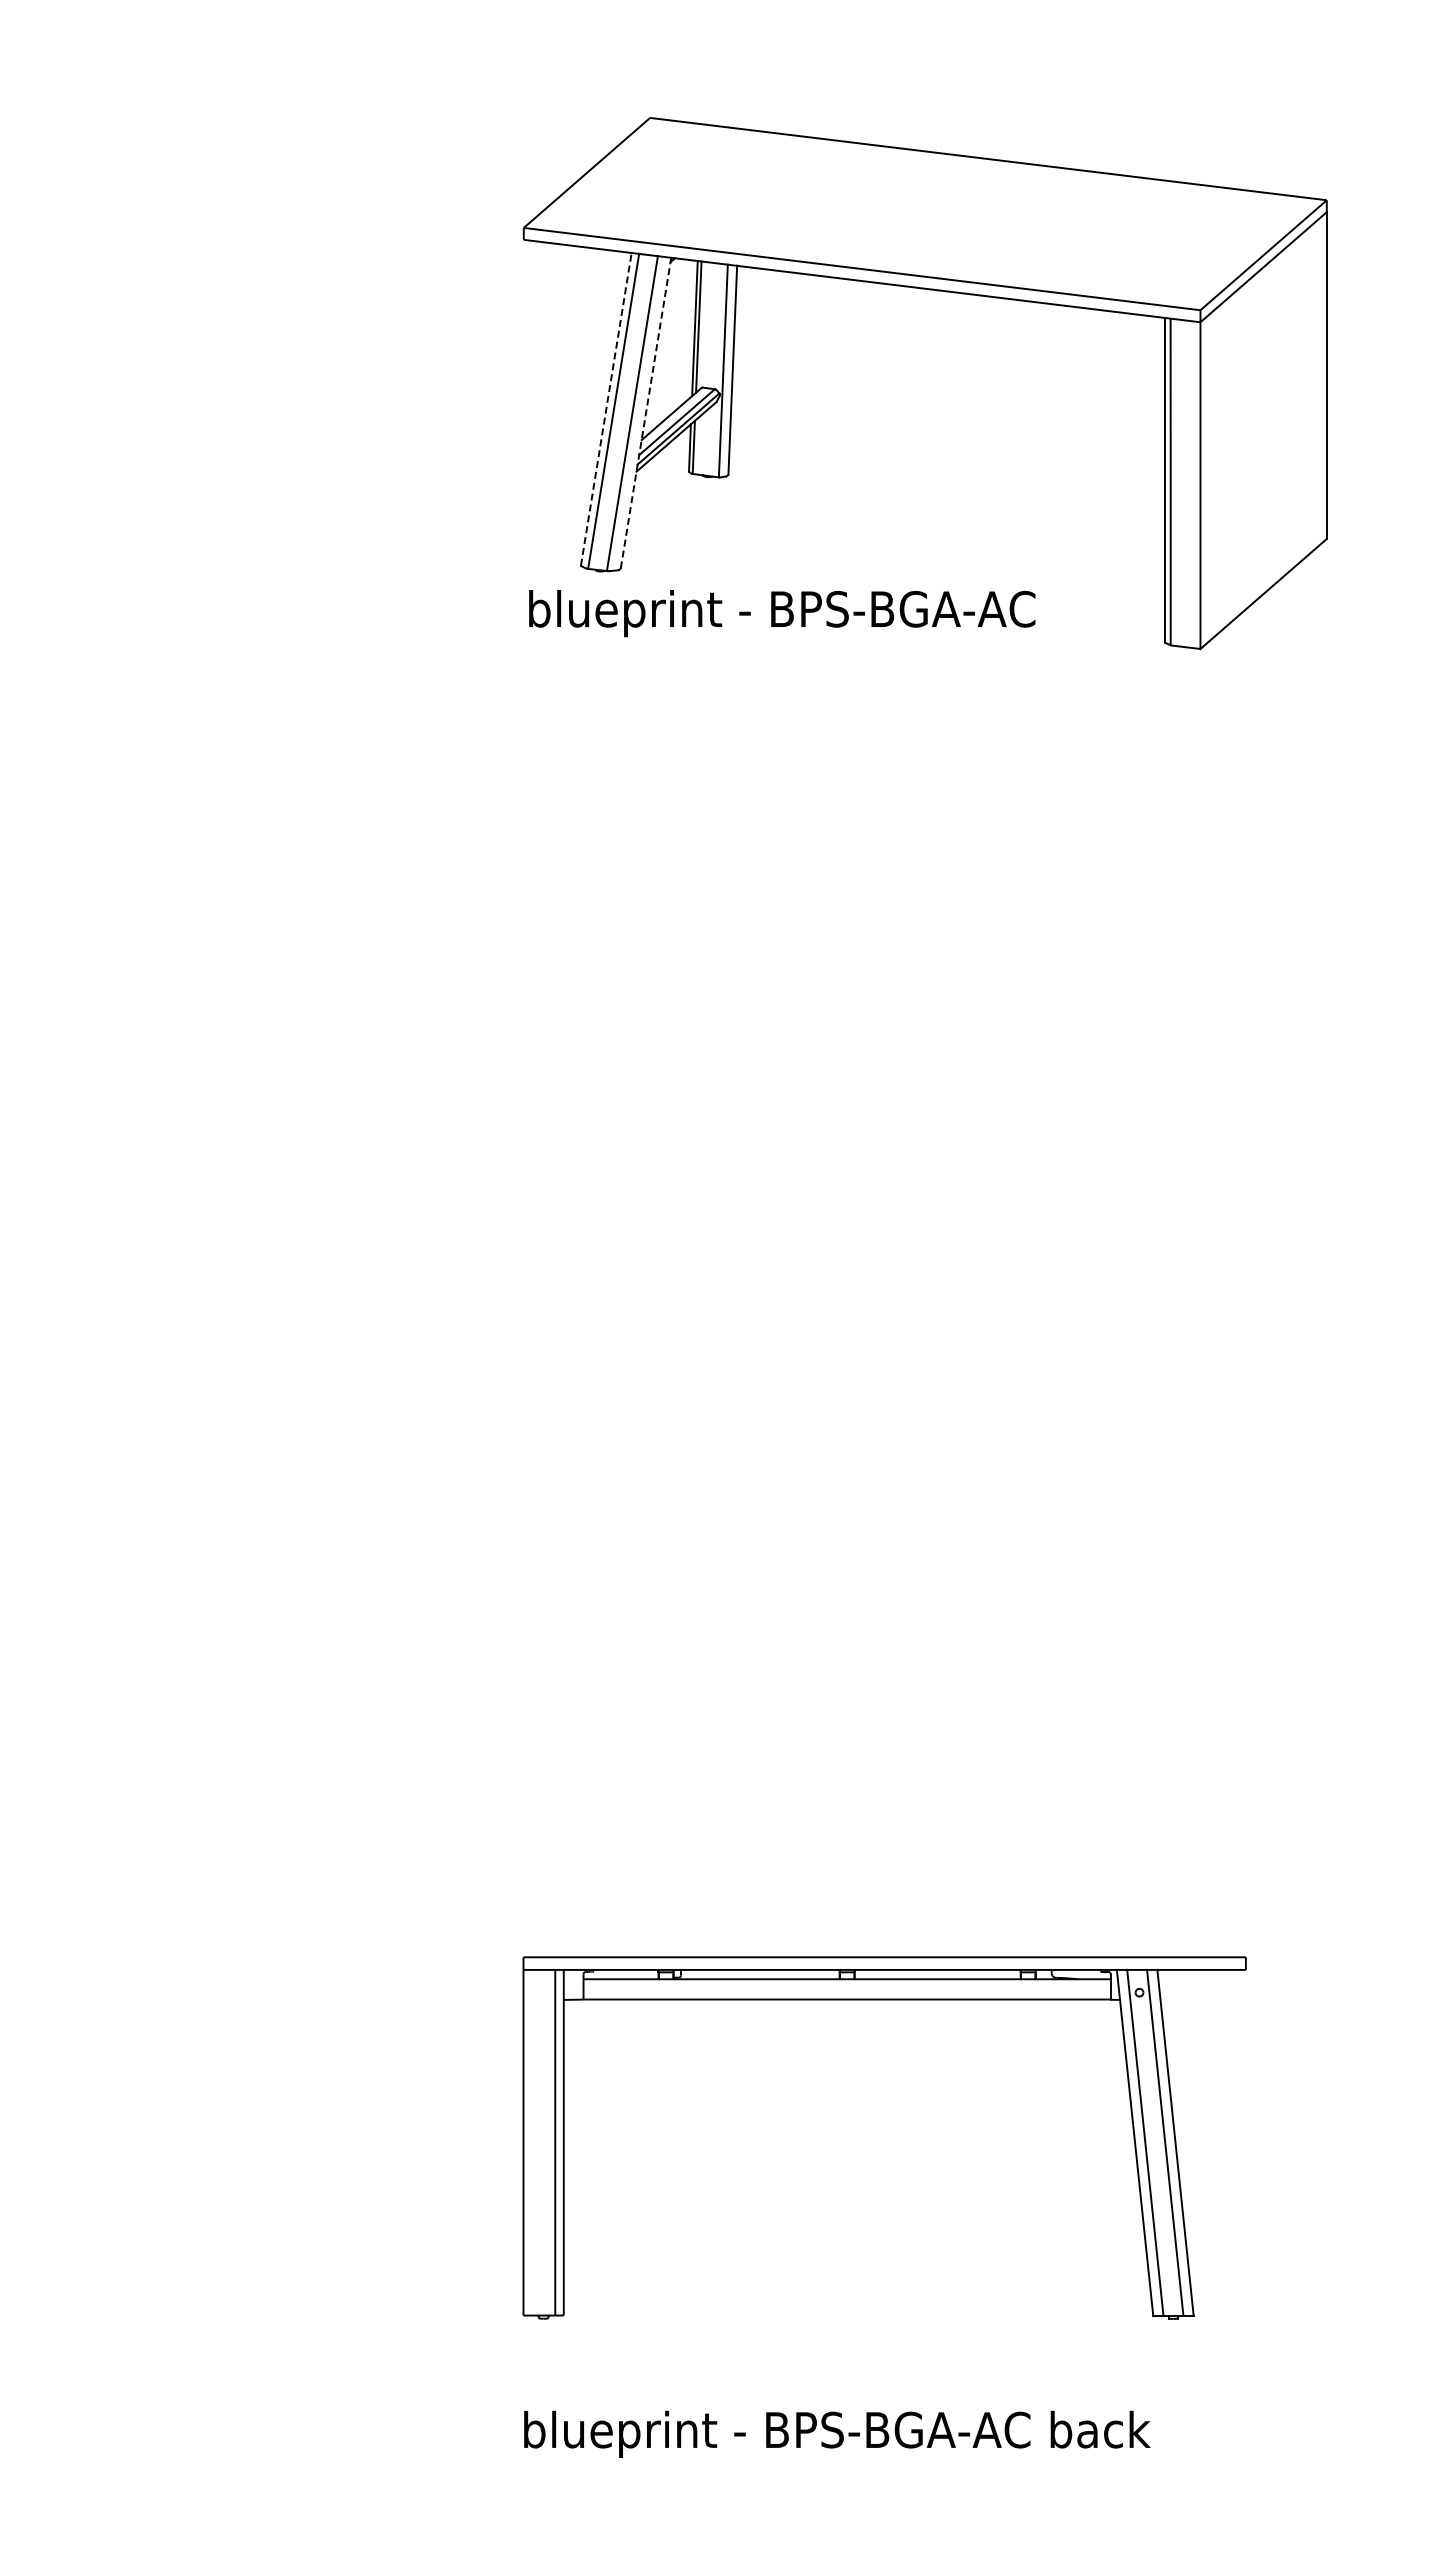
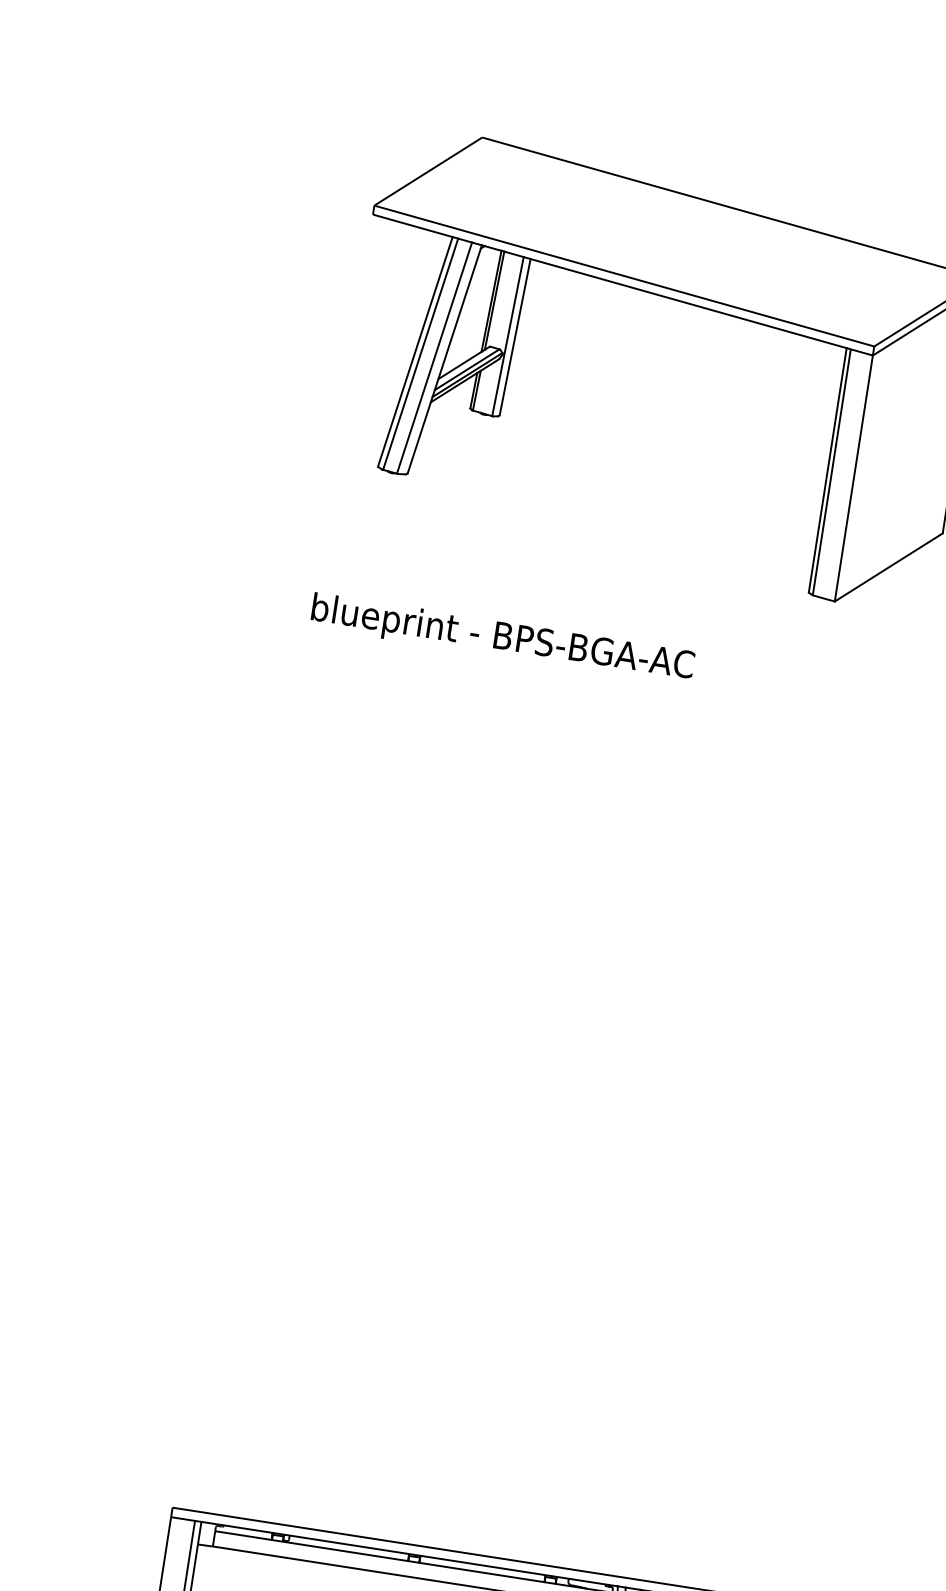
line: (606, 408) -> (415, 351), dashed -> solid
line: (646, 412) -> (445, 358), dashed -> solid
text: (782, 613) -> (502, 639), moved

